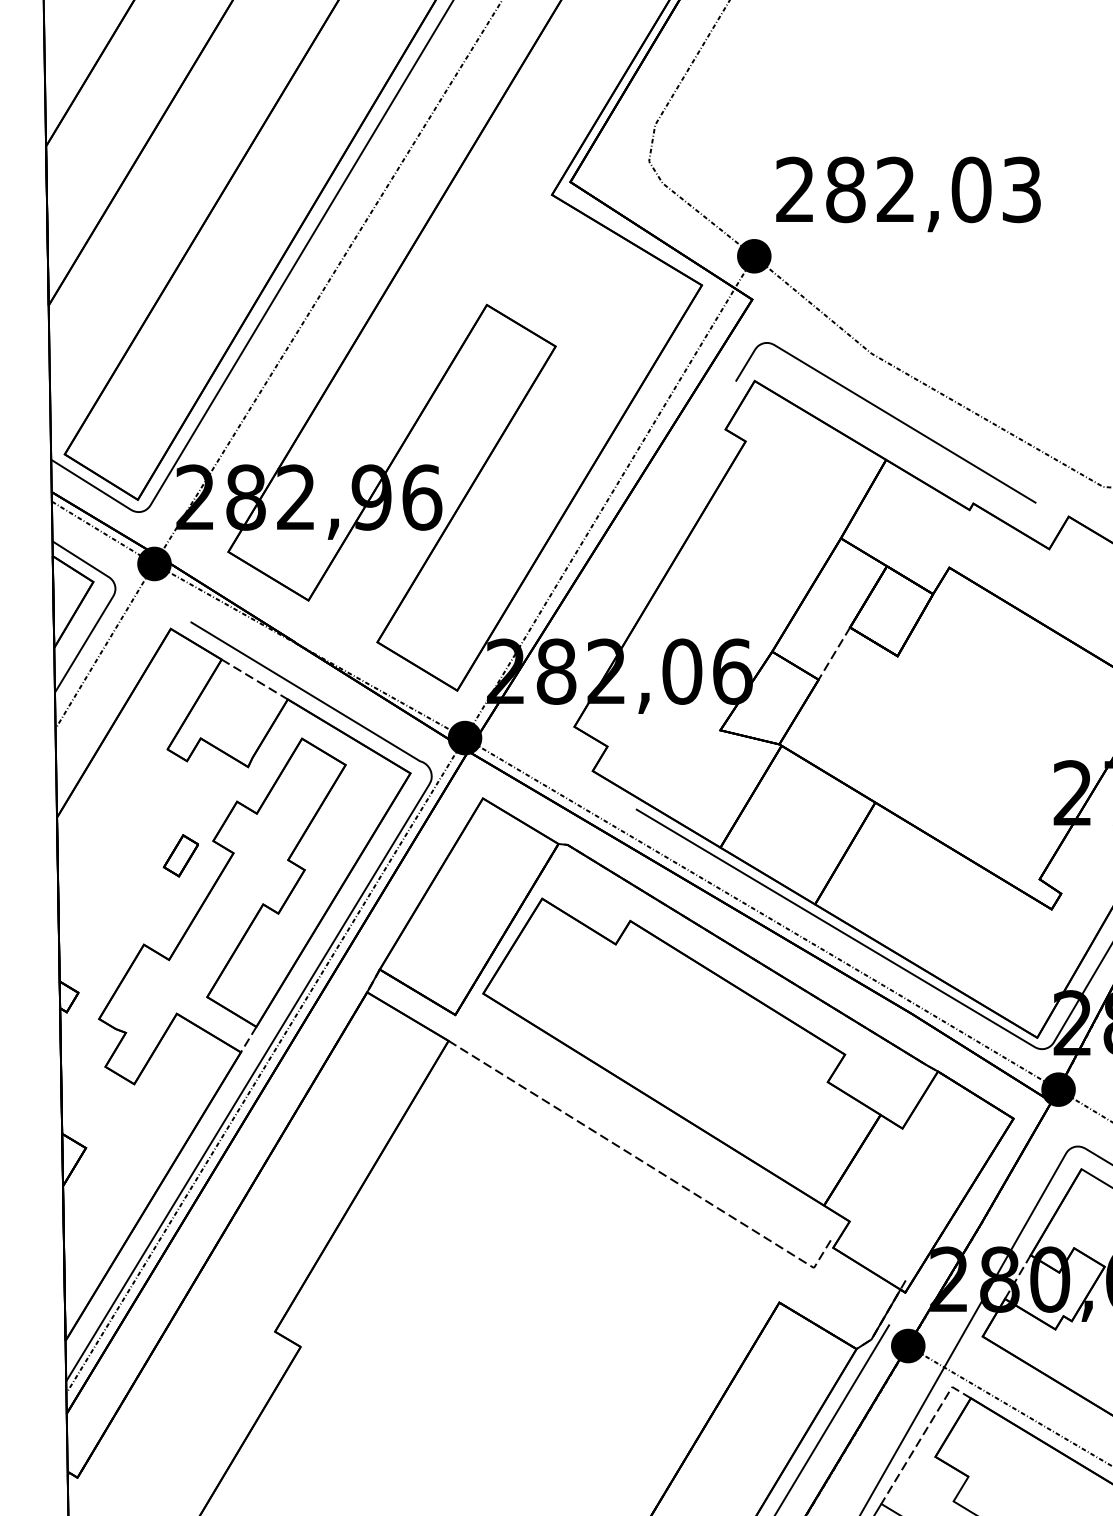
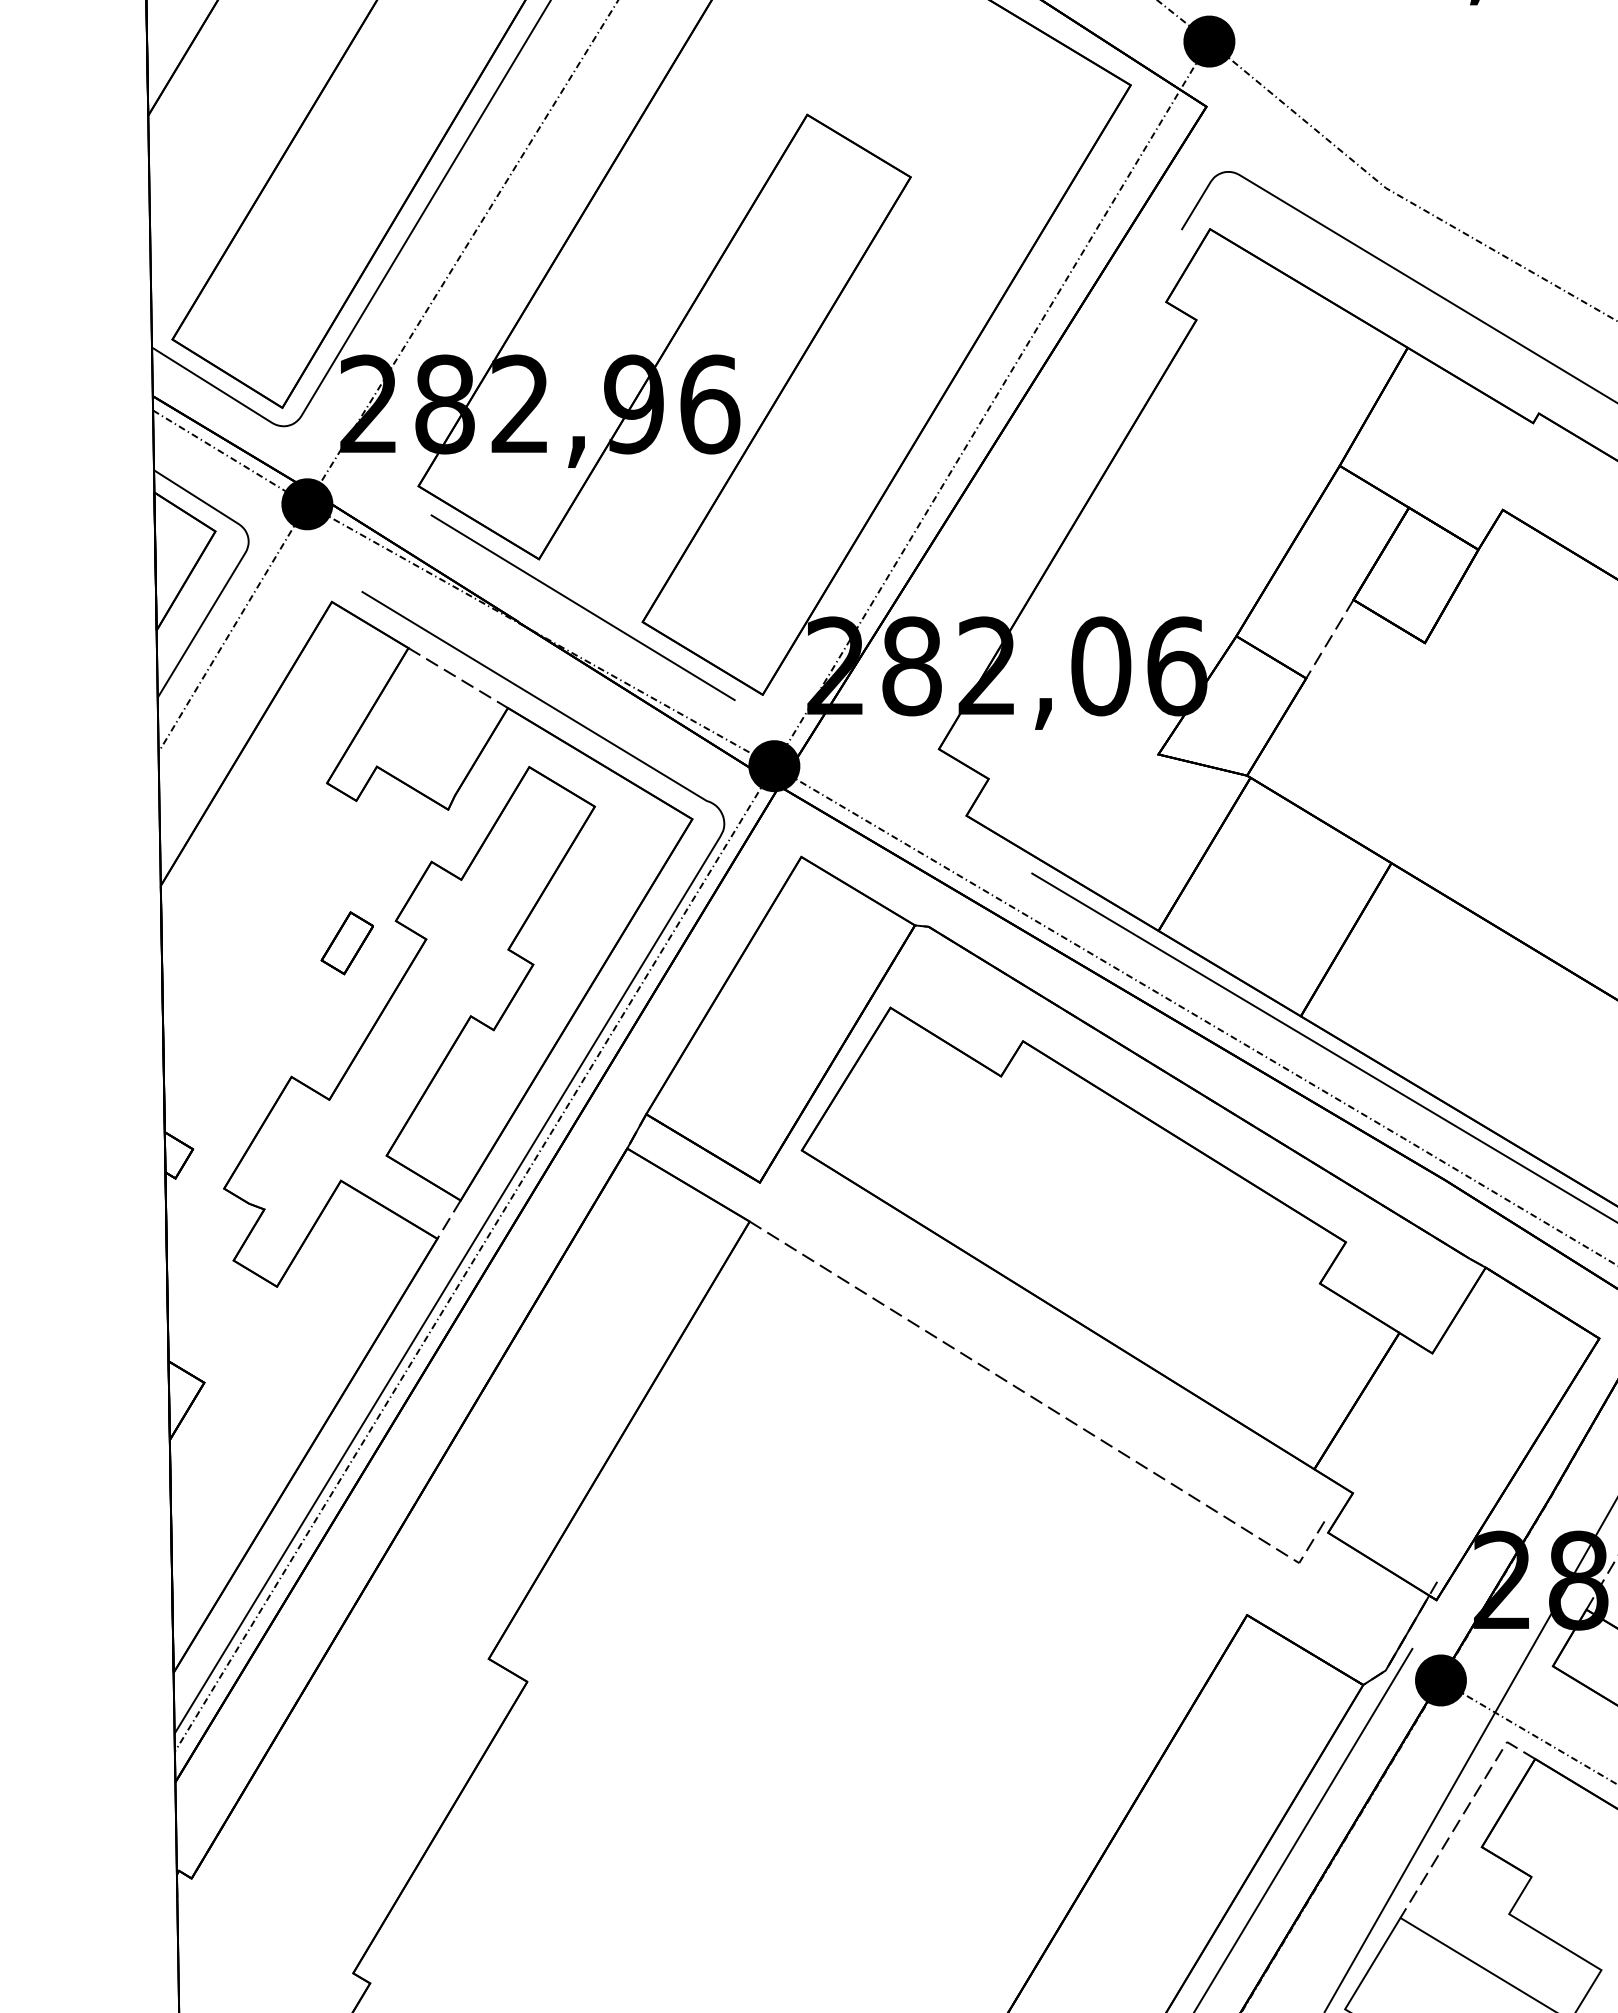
line: (337, 632) -> (582, 607), added

